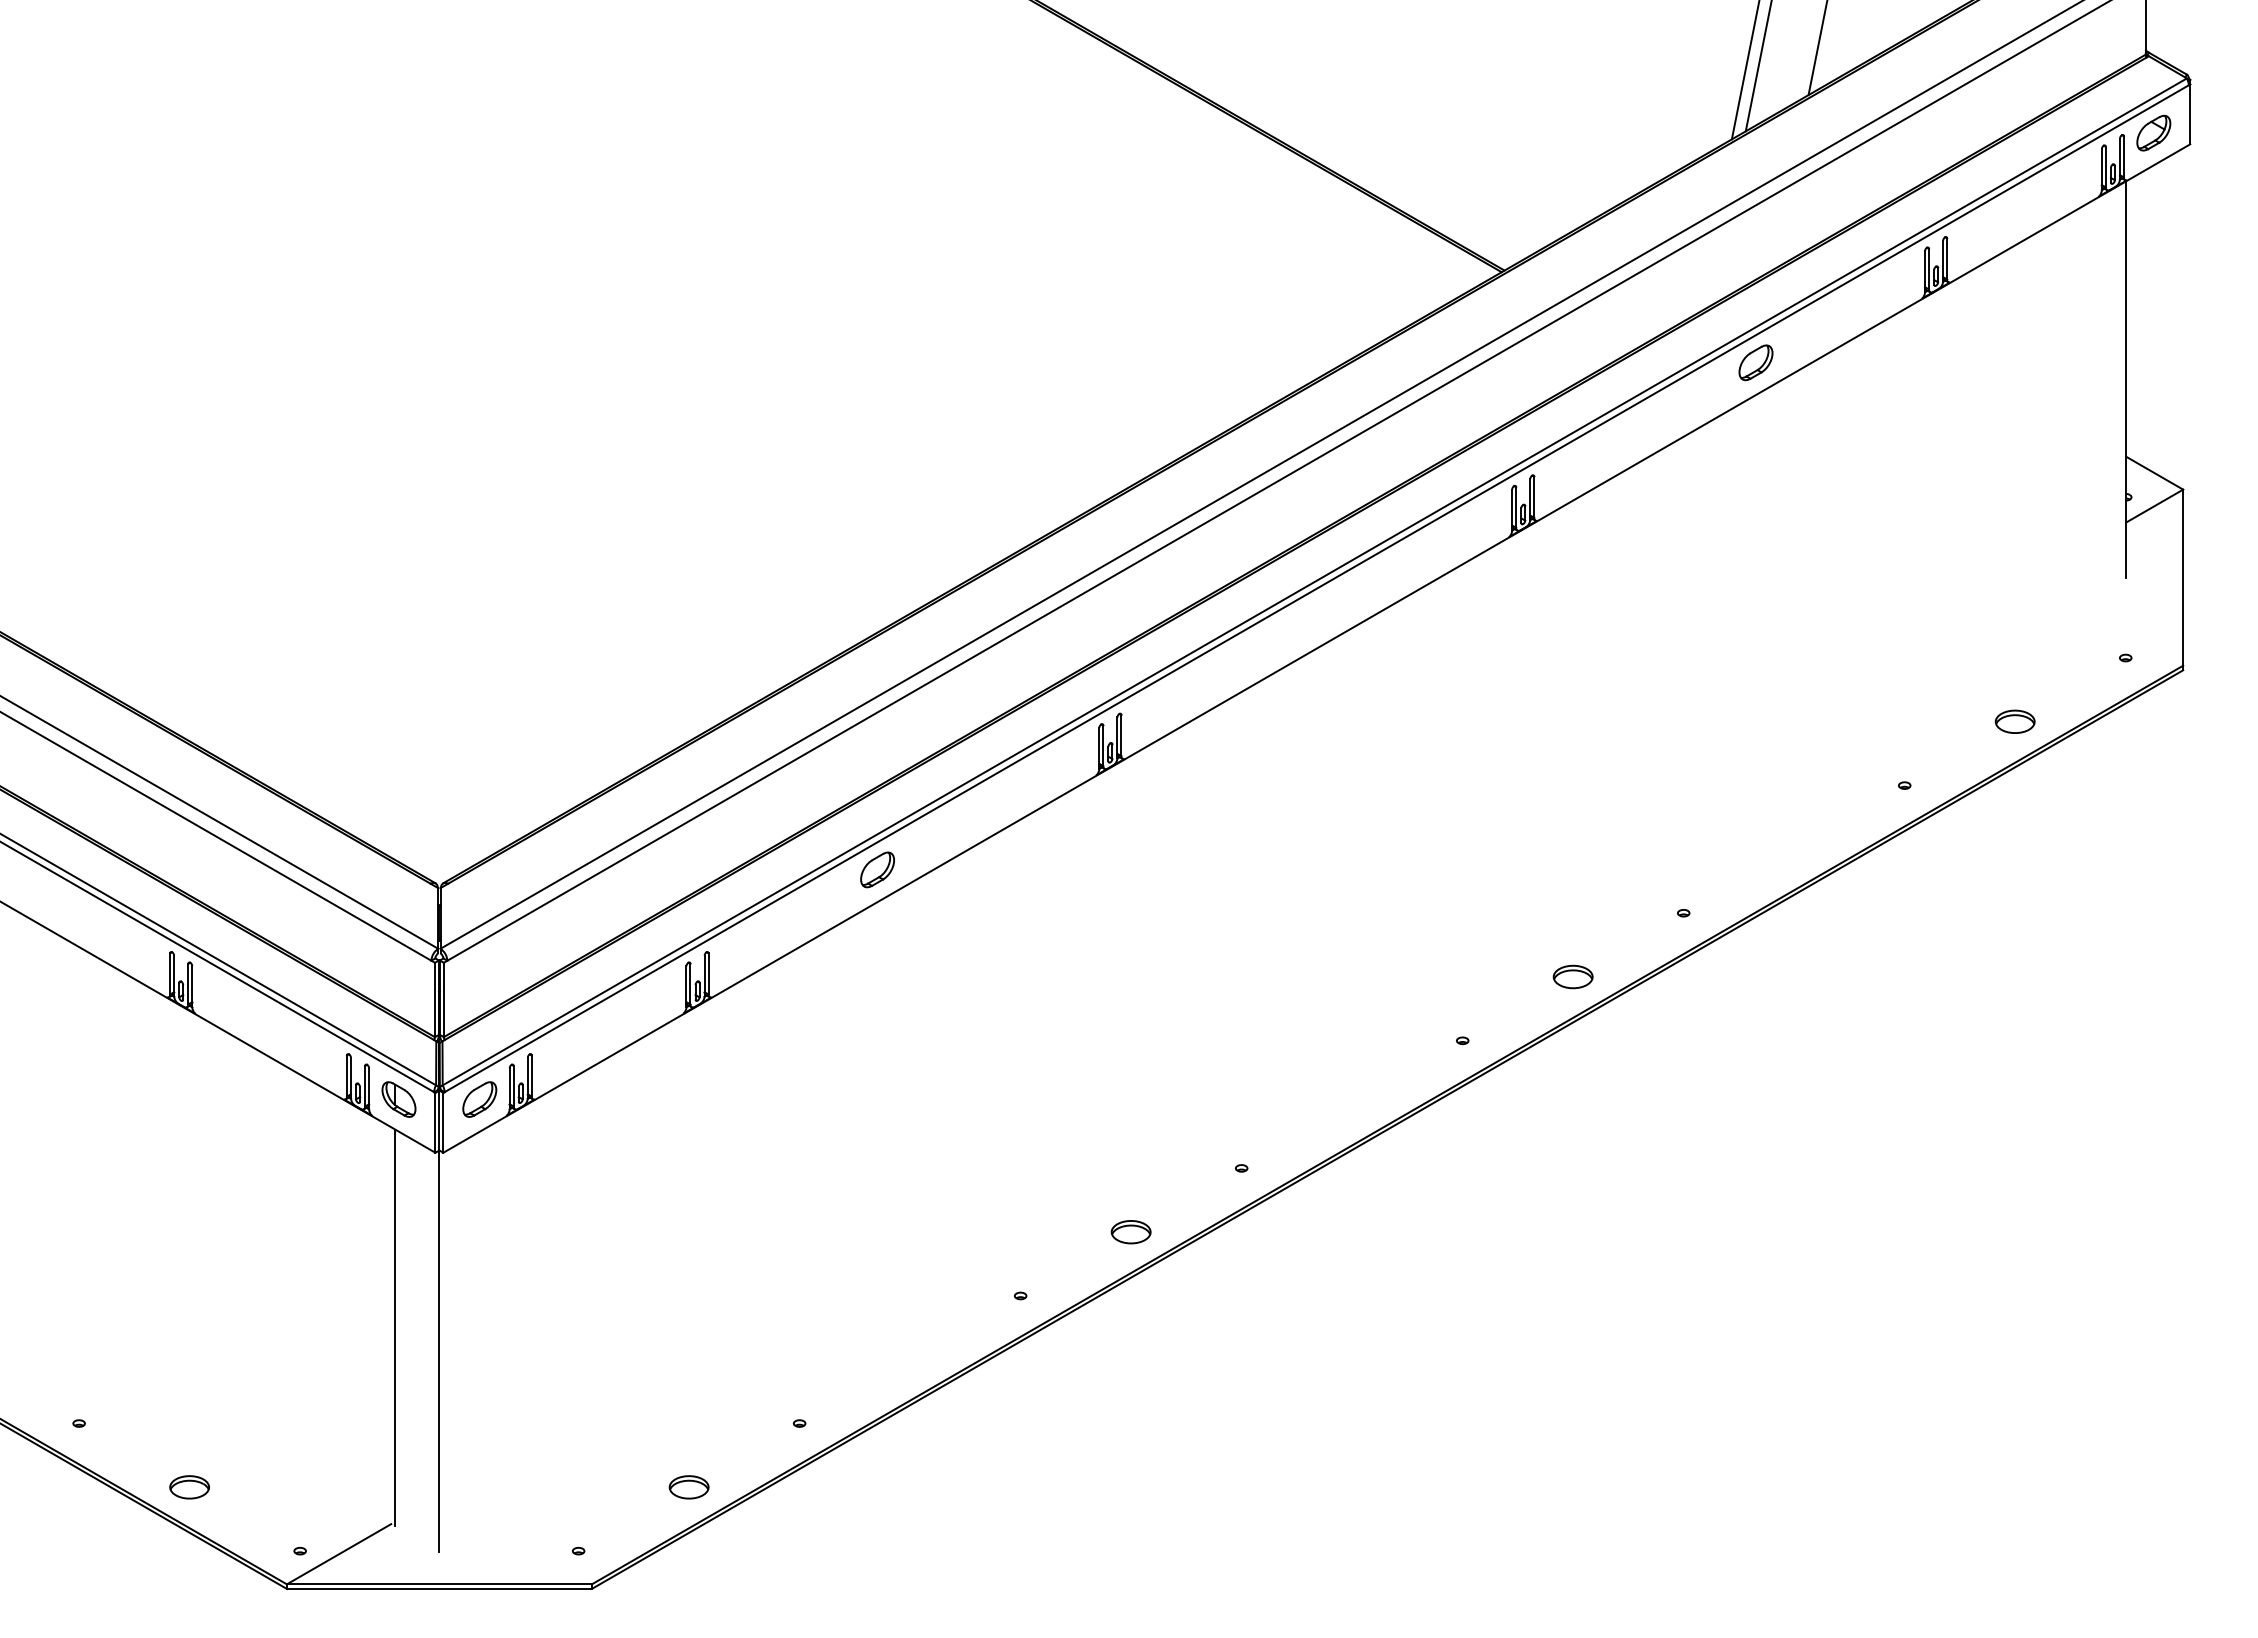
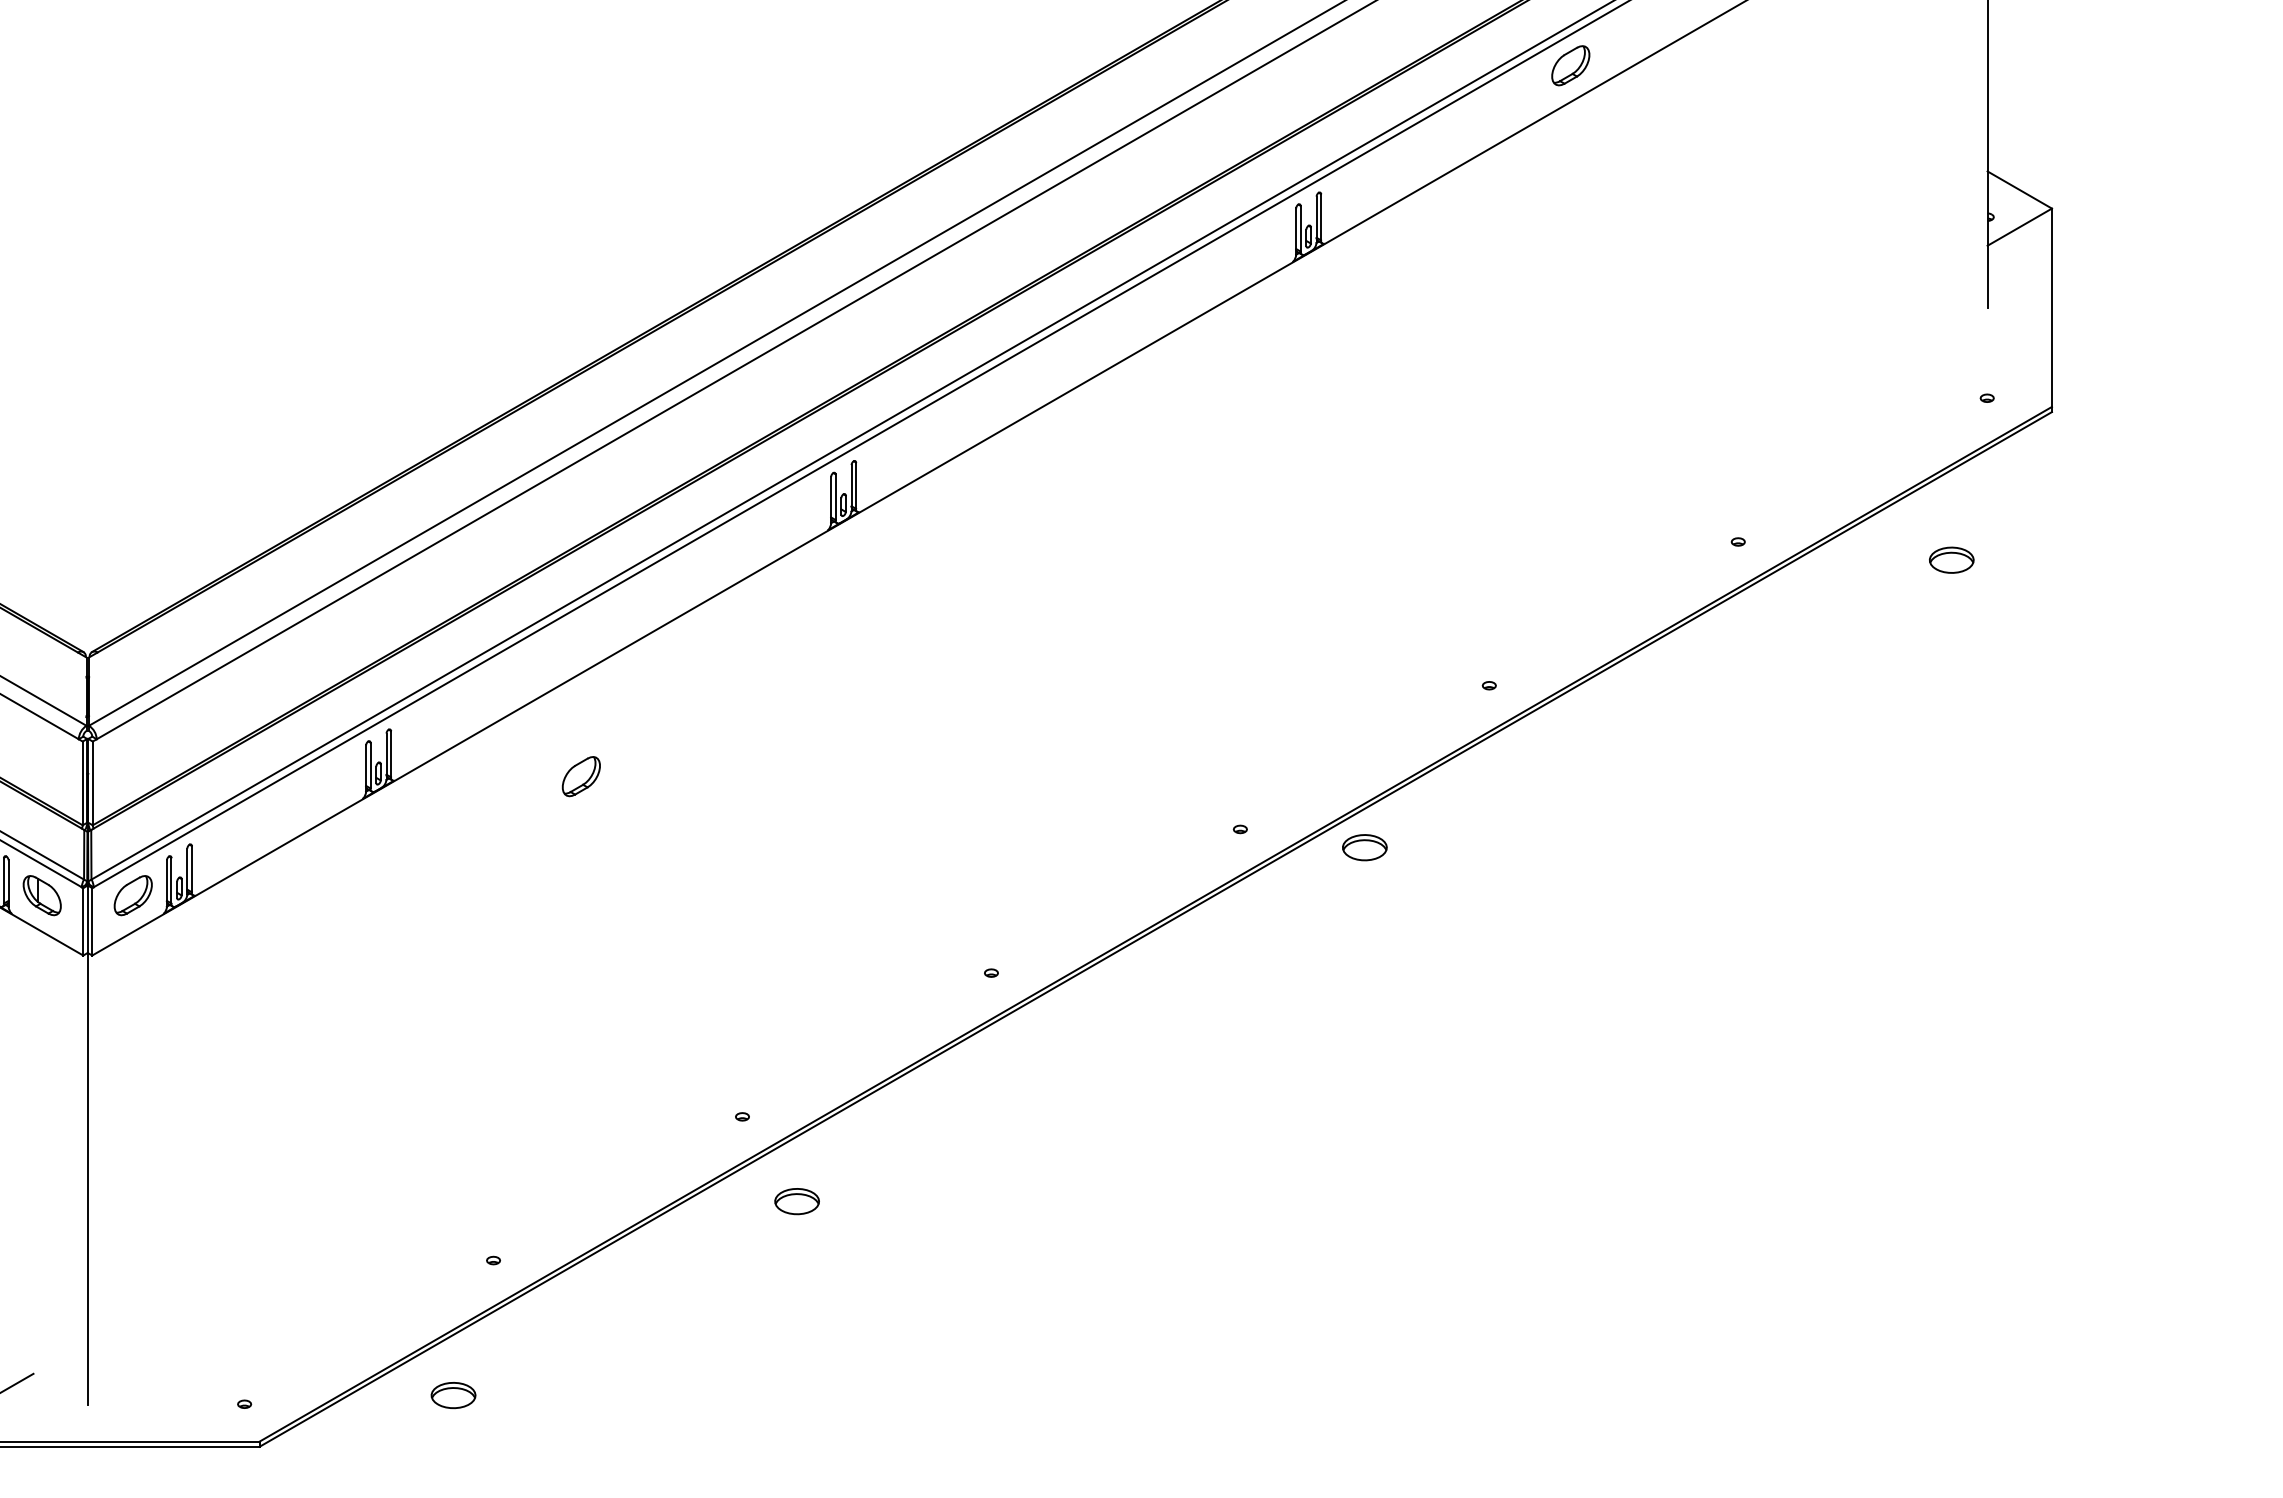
part: (2014, 721) -> (1950, 559), moved
part: (877, 869) -> (581, 776), moved
part: (1572, 976) -> (1364, 847), moved
part: (1130, 1232) -> (796, 1201), moved
line: (395, 1327) -> (38, 1152), removed
part: (688, 1487) -> (452, 1395), moved

